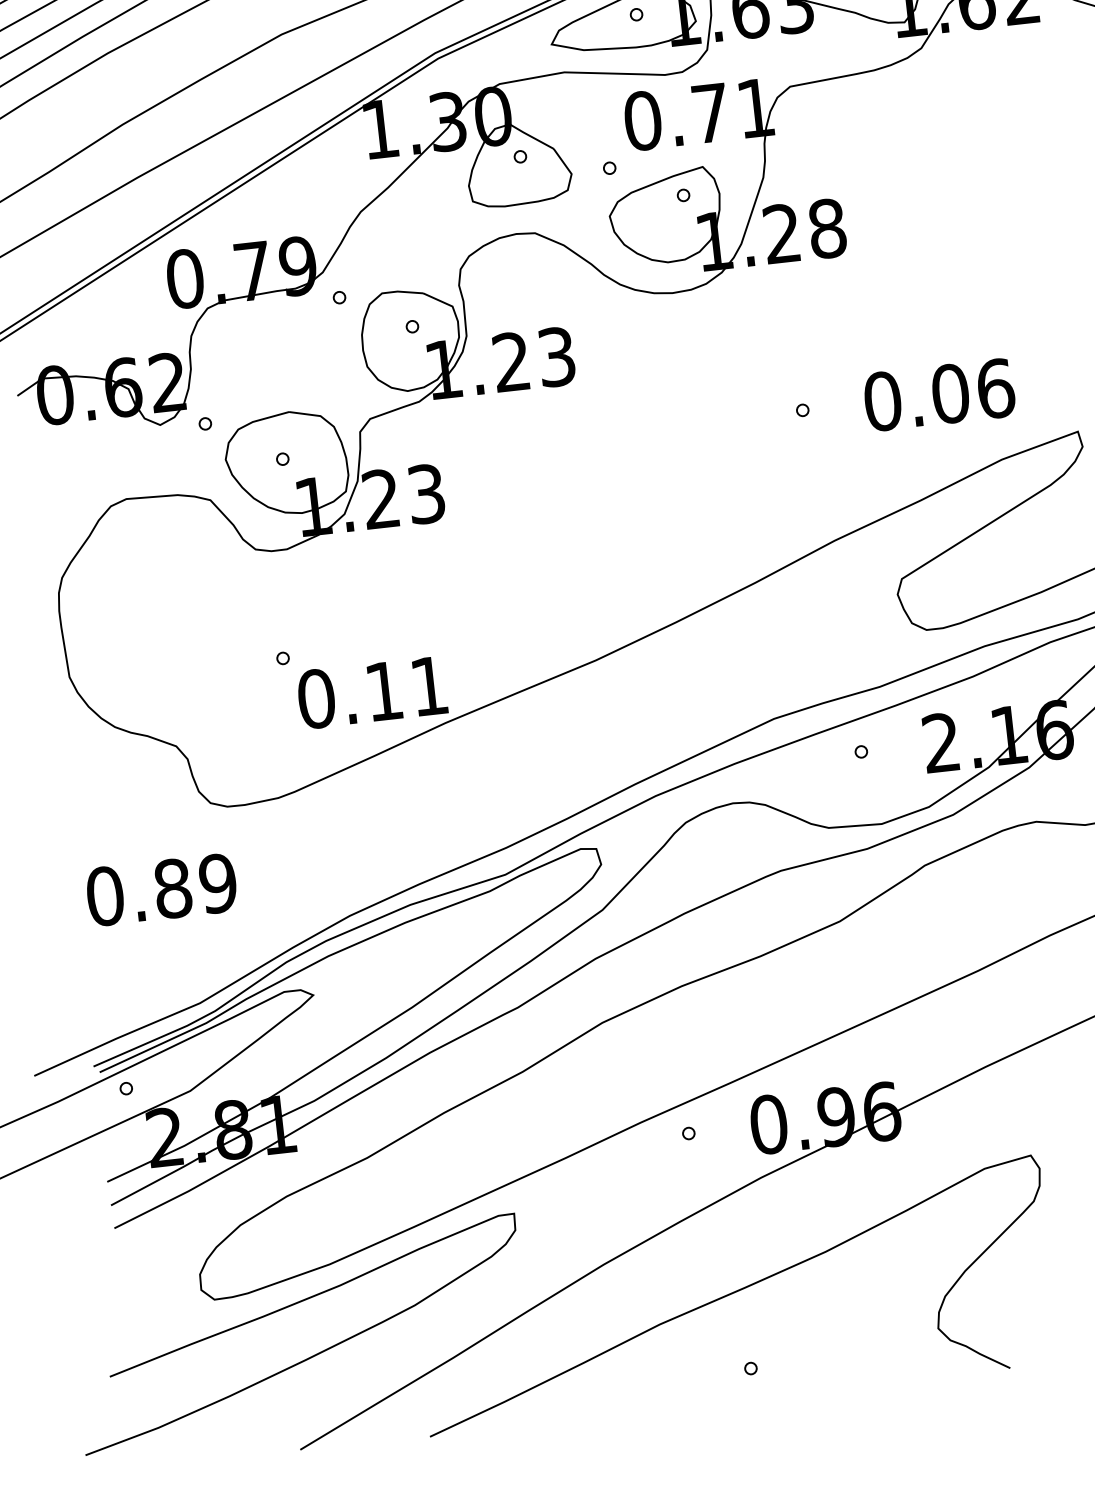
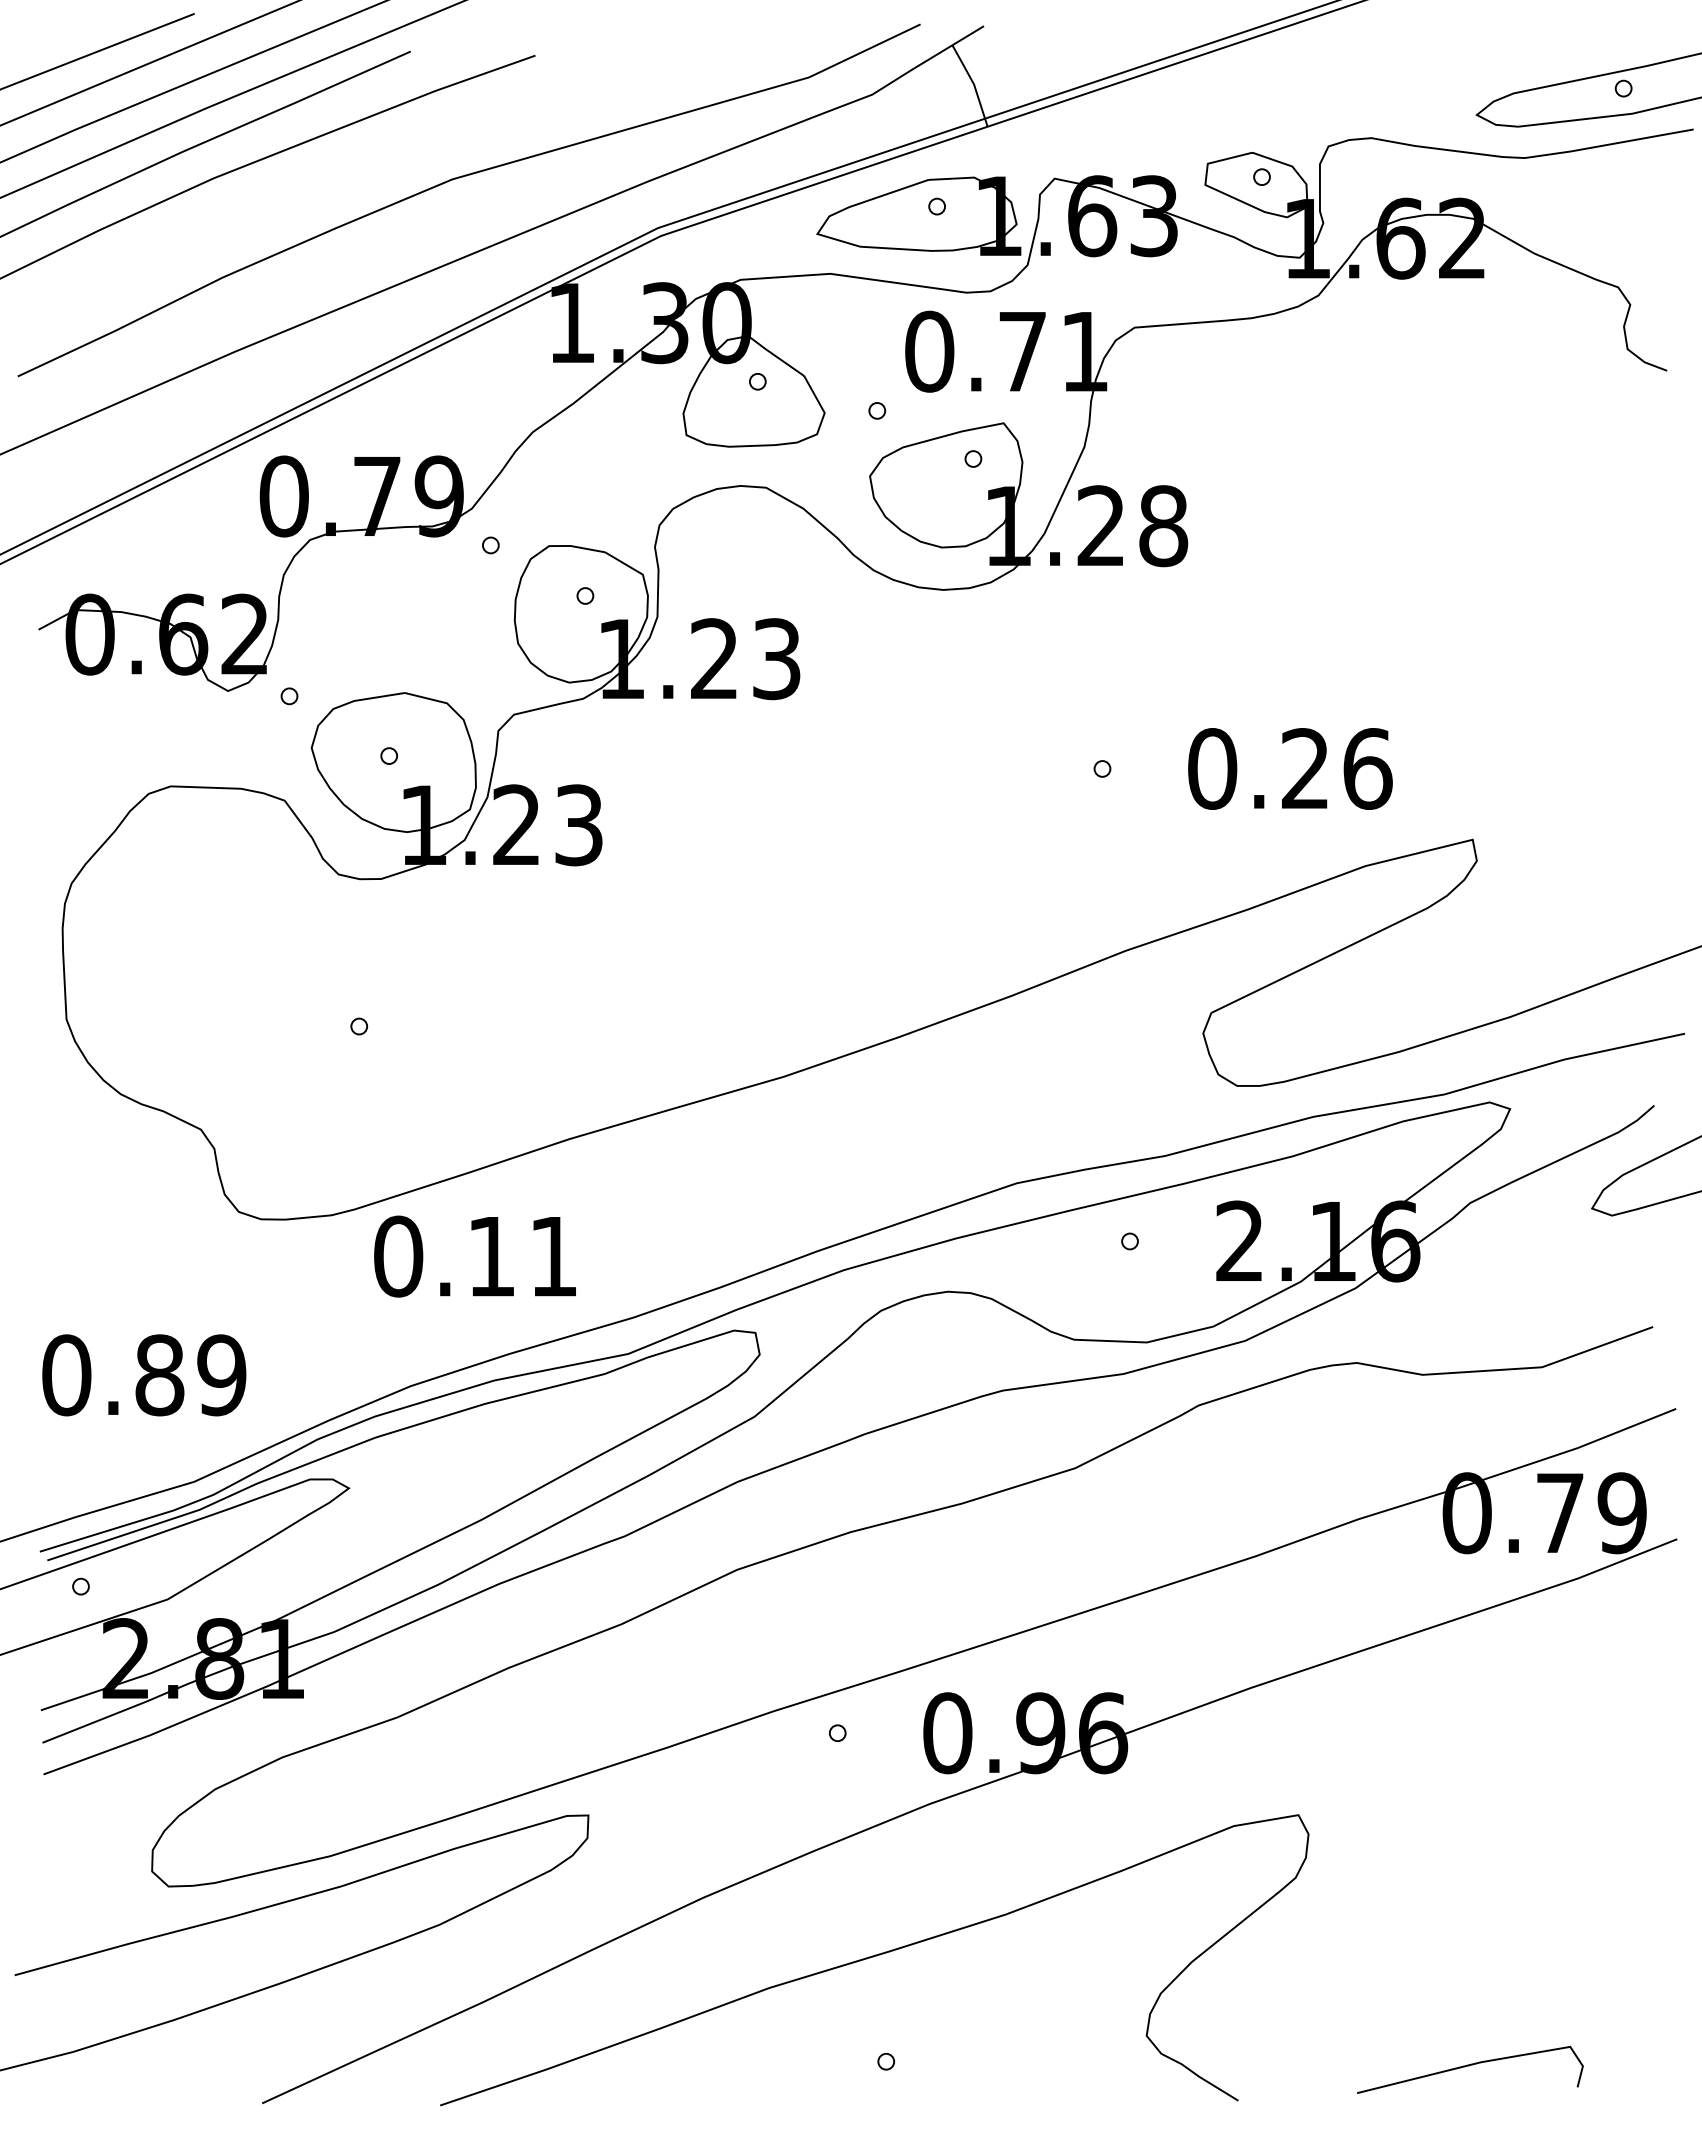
text: (950, 393) -> (1305, 768), 0.06 -> 0.26
text: (371, 692) -> (474, 1256), moved
text: (161, 890) -> (144, 1375), moved

